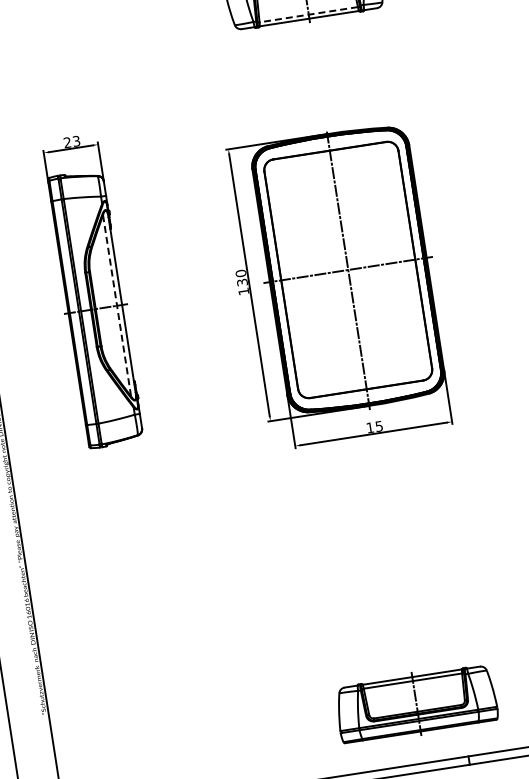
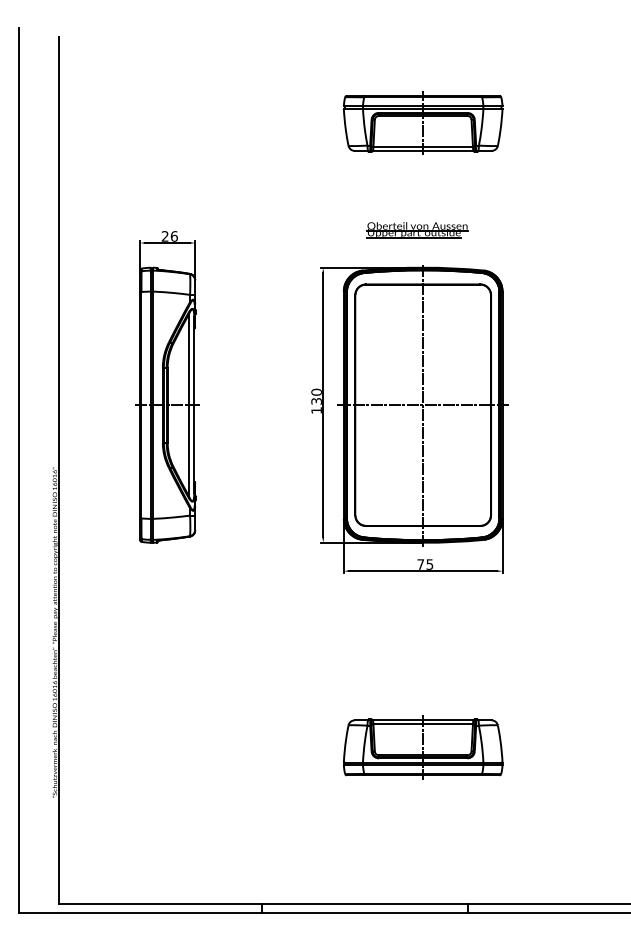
line: (308, 14) -> (423, 146), dashed -> solid
part: (315, 98) -> (417, 230), added
text: (75, 141) -> (173, 236), 23 -> 26
line: (117, 306) -> (189, 405), dashed -> solid
text: (369, 427) -> (420, 564), 15 -> 75
part: (416, 703) -> (423, 747), moved

